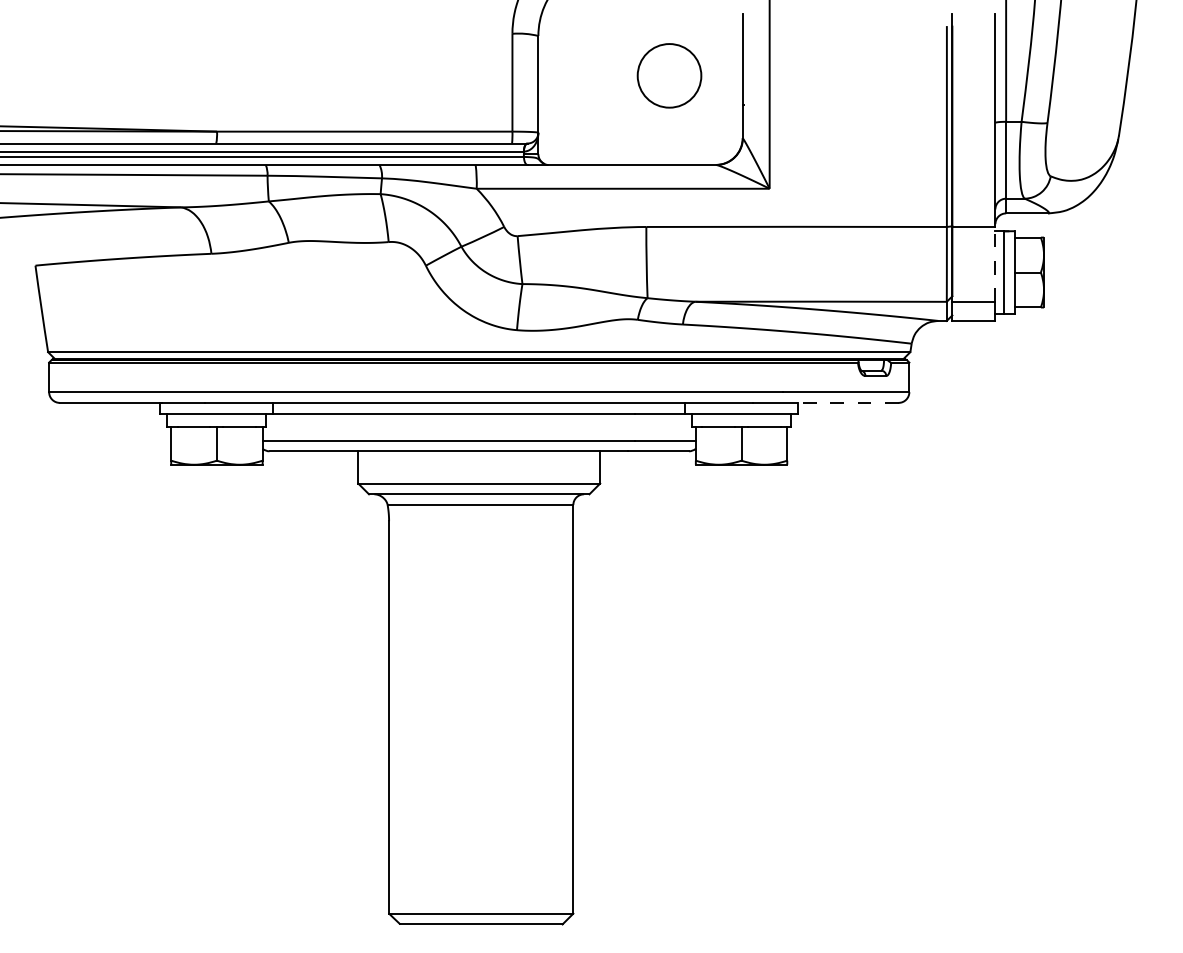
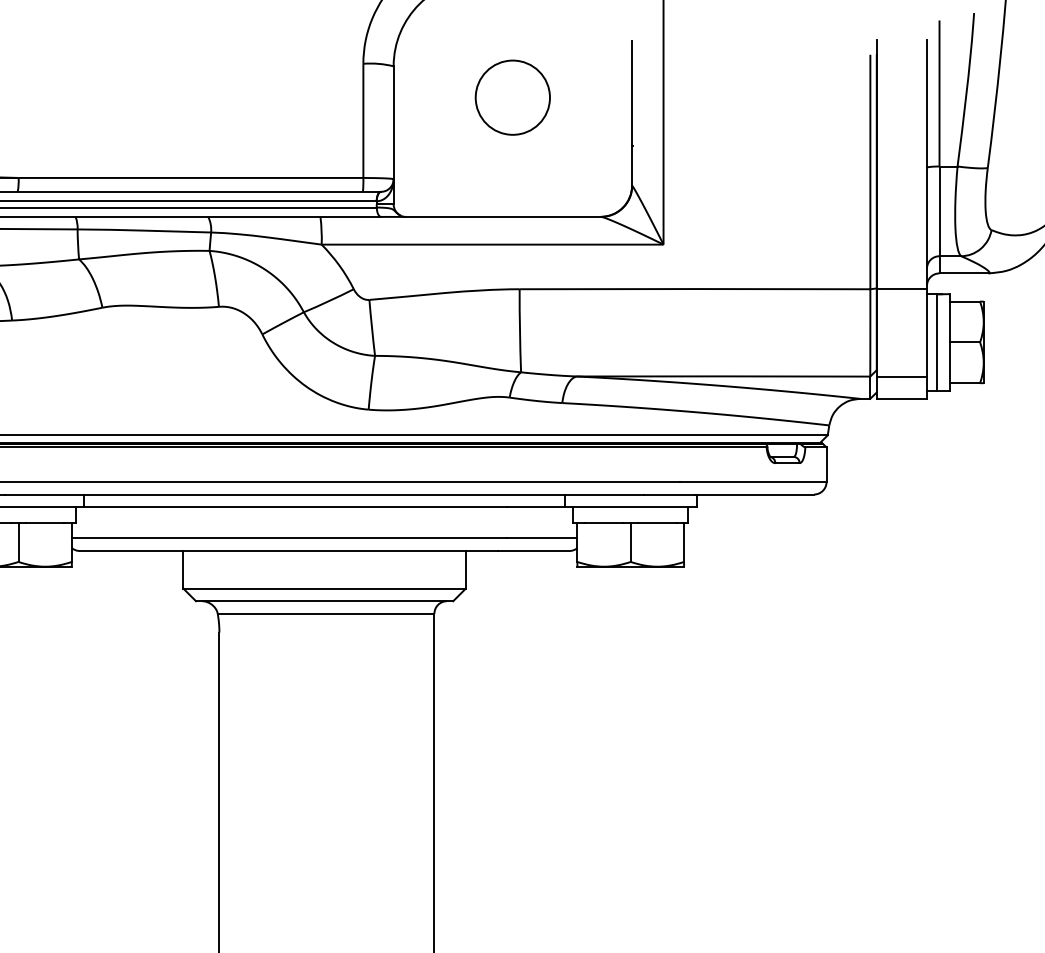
circle: (669, 75) -> (512, 97), moved
line: (995, 263) -> (927, 331), dashed -> solid
line: (847, 402) -> (754, 494), dashed -> solid

